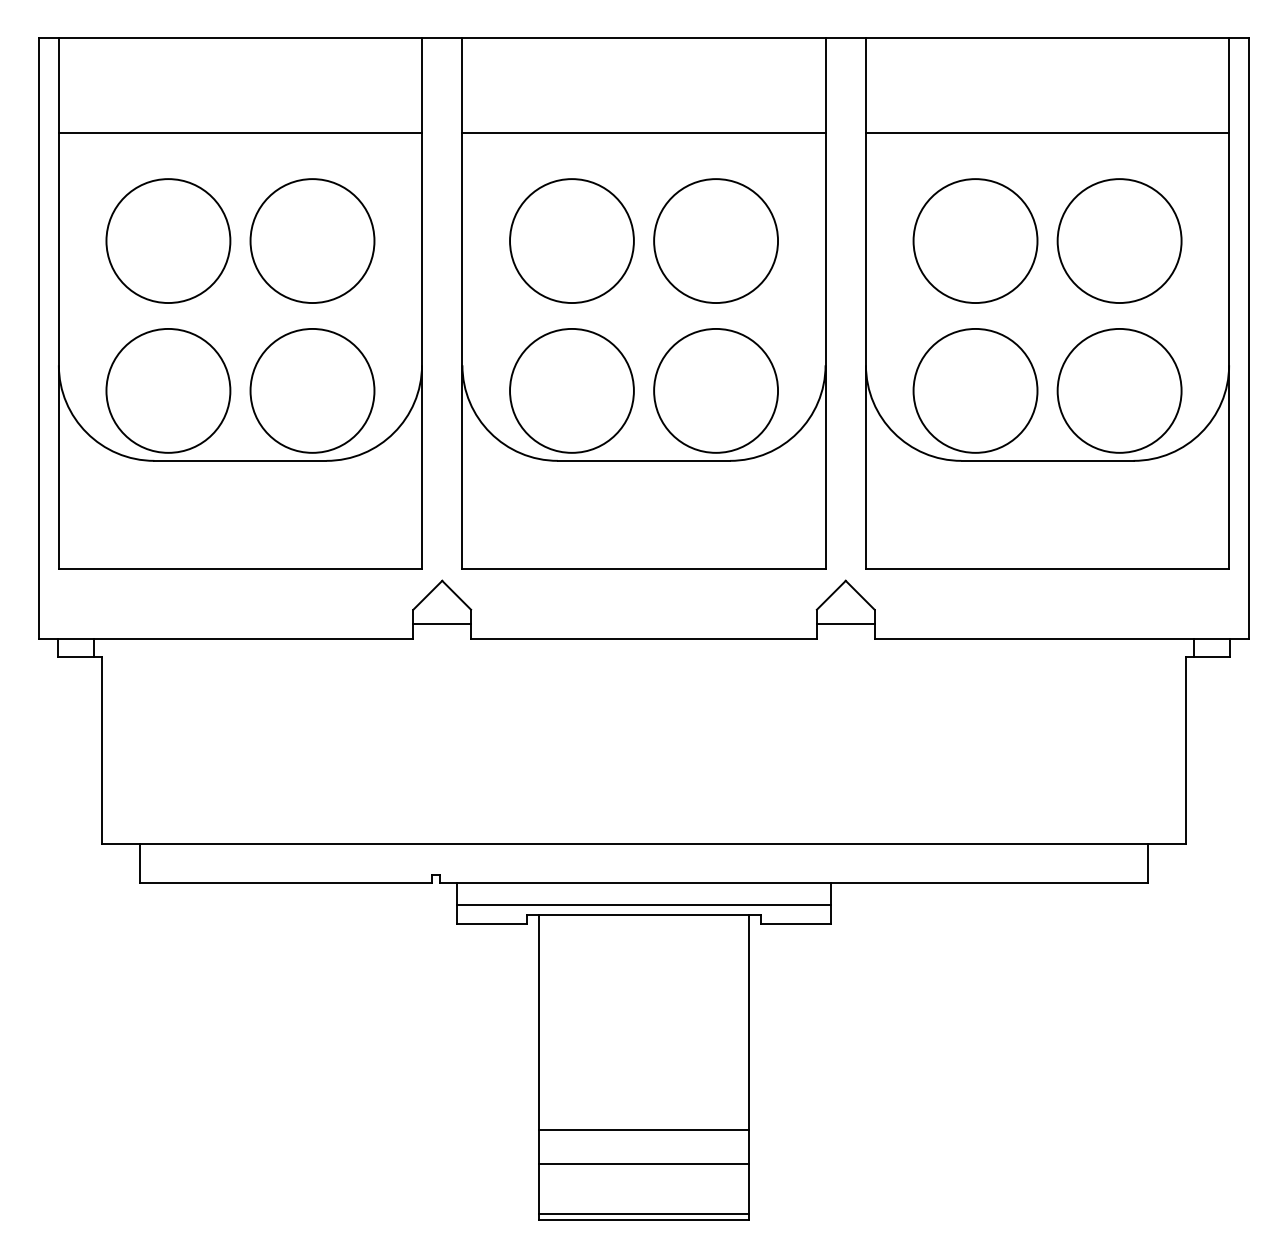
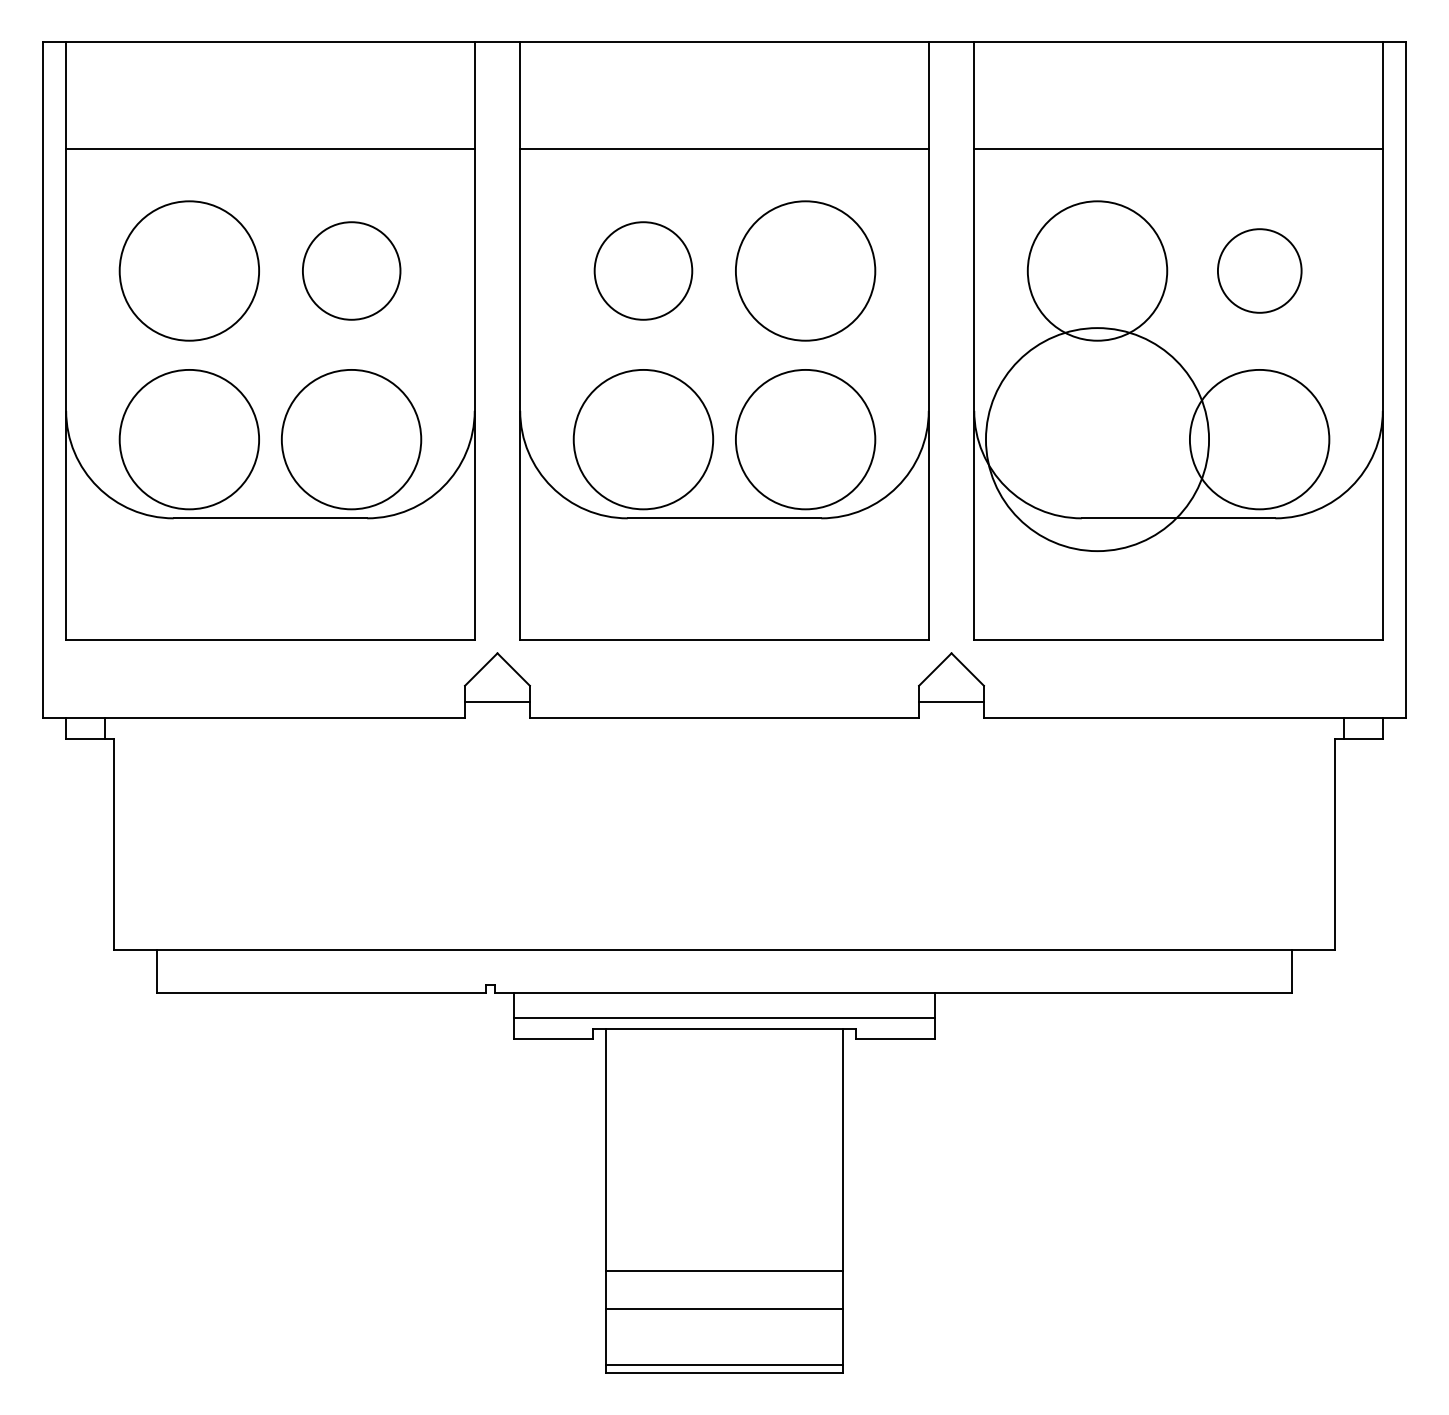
circle: (312, 240) -> (351, 270), size x0.7
circle: (572, 240) -> (643, 270), size x0.7
circle: (1119, 240) -> (1259, 270), size x0.6
circle: (975, 390) -> (1097, 439), size x1.6

